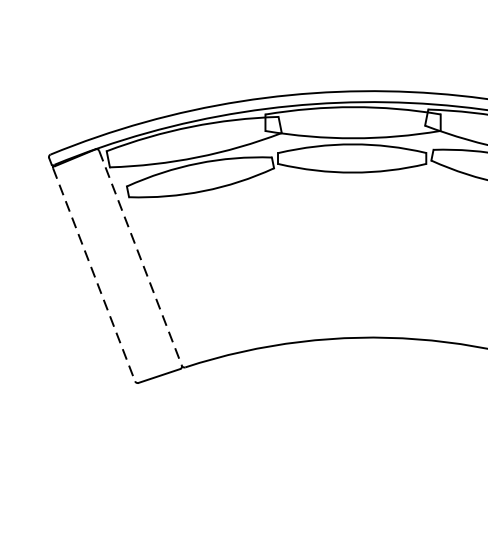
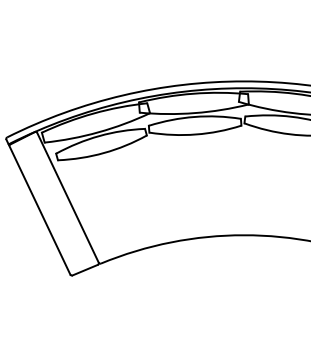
line: (141, 257) -> (68, 197), dashed -> solid
line: (95, 275) -> (40, 210), dashed -> solid

